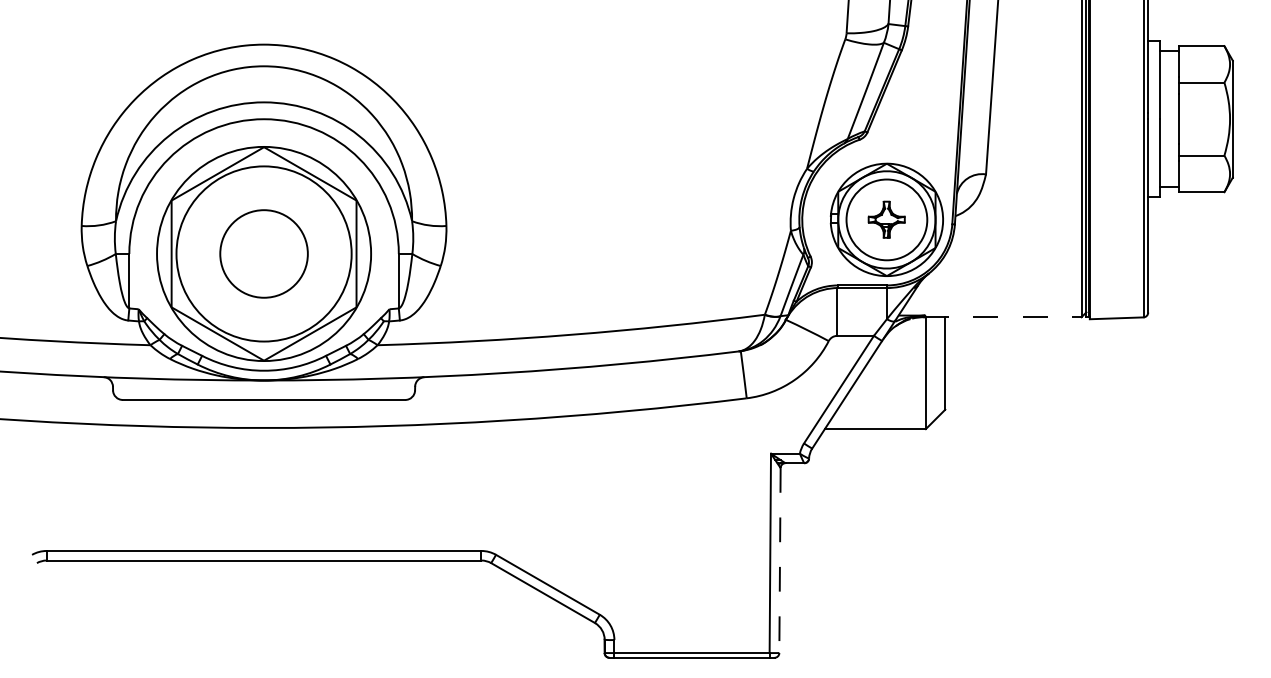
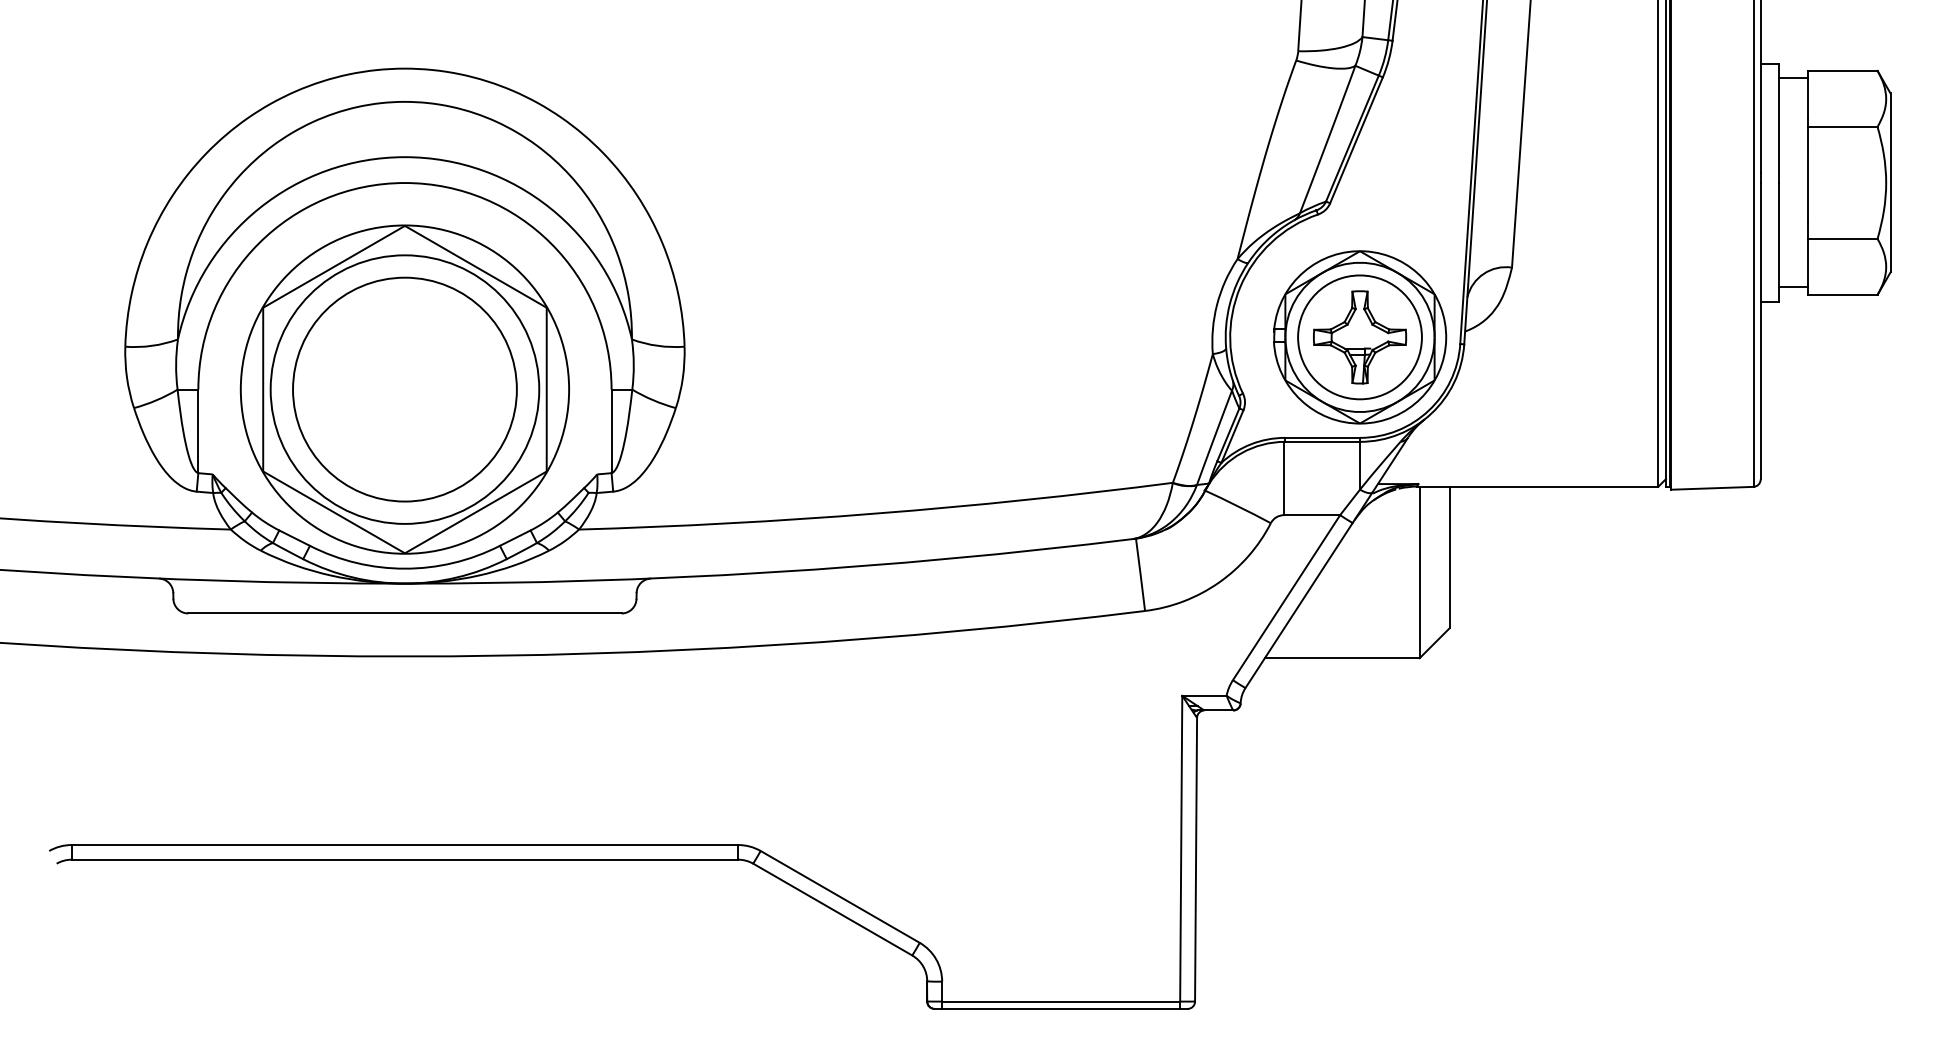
part: (886, 219) -> (1359, 336), size x1.67
circle: (264, 253) -> (405, 388), size x1.67
line: (1002, 317) -> (1537, 487), dashed -> solid
line: (779, 561) -> (1195, 861), dashed -> solid

